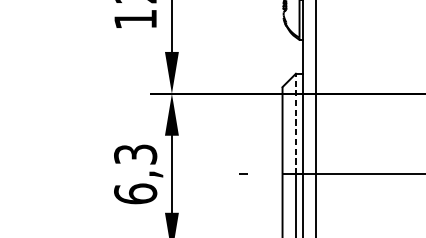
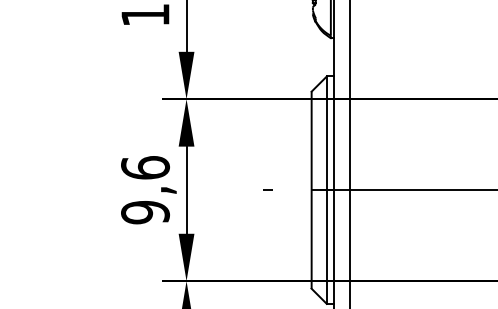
line: (295, 124) -> (326, 133), dashed -> solid
text: (135, 174) -> (145, 190), 6,3 -> 9,6

